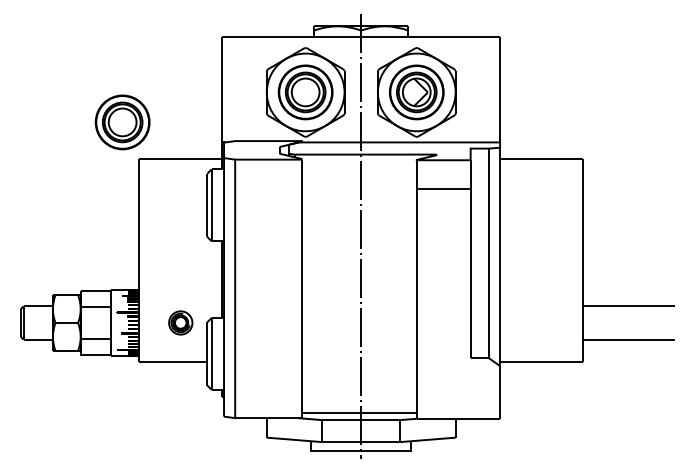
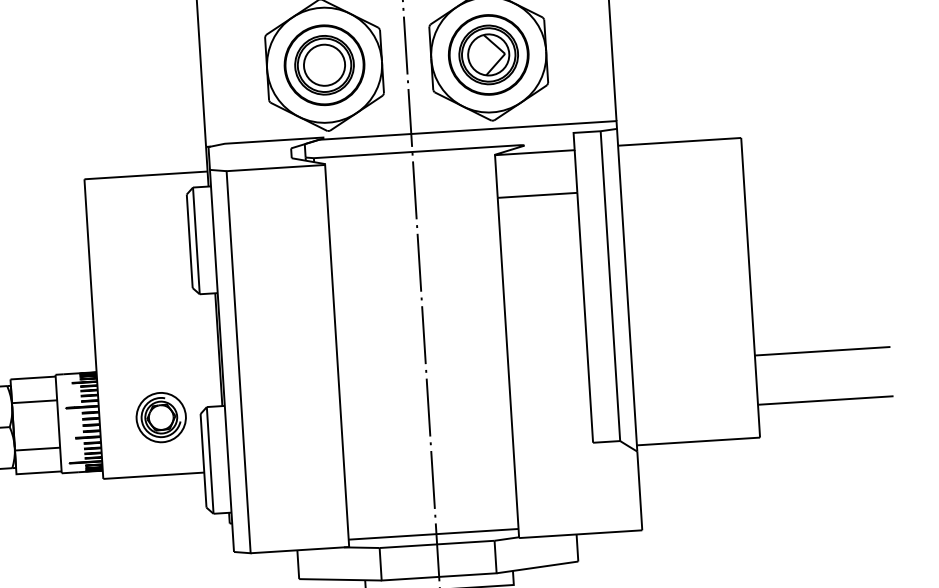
part: (122, 122) -> (56, 126), removed
part: (180, 322) -> (160, 416), size x1.43

